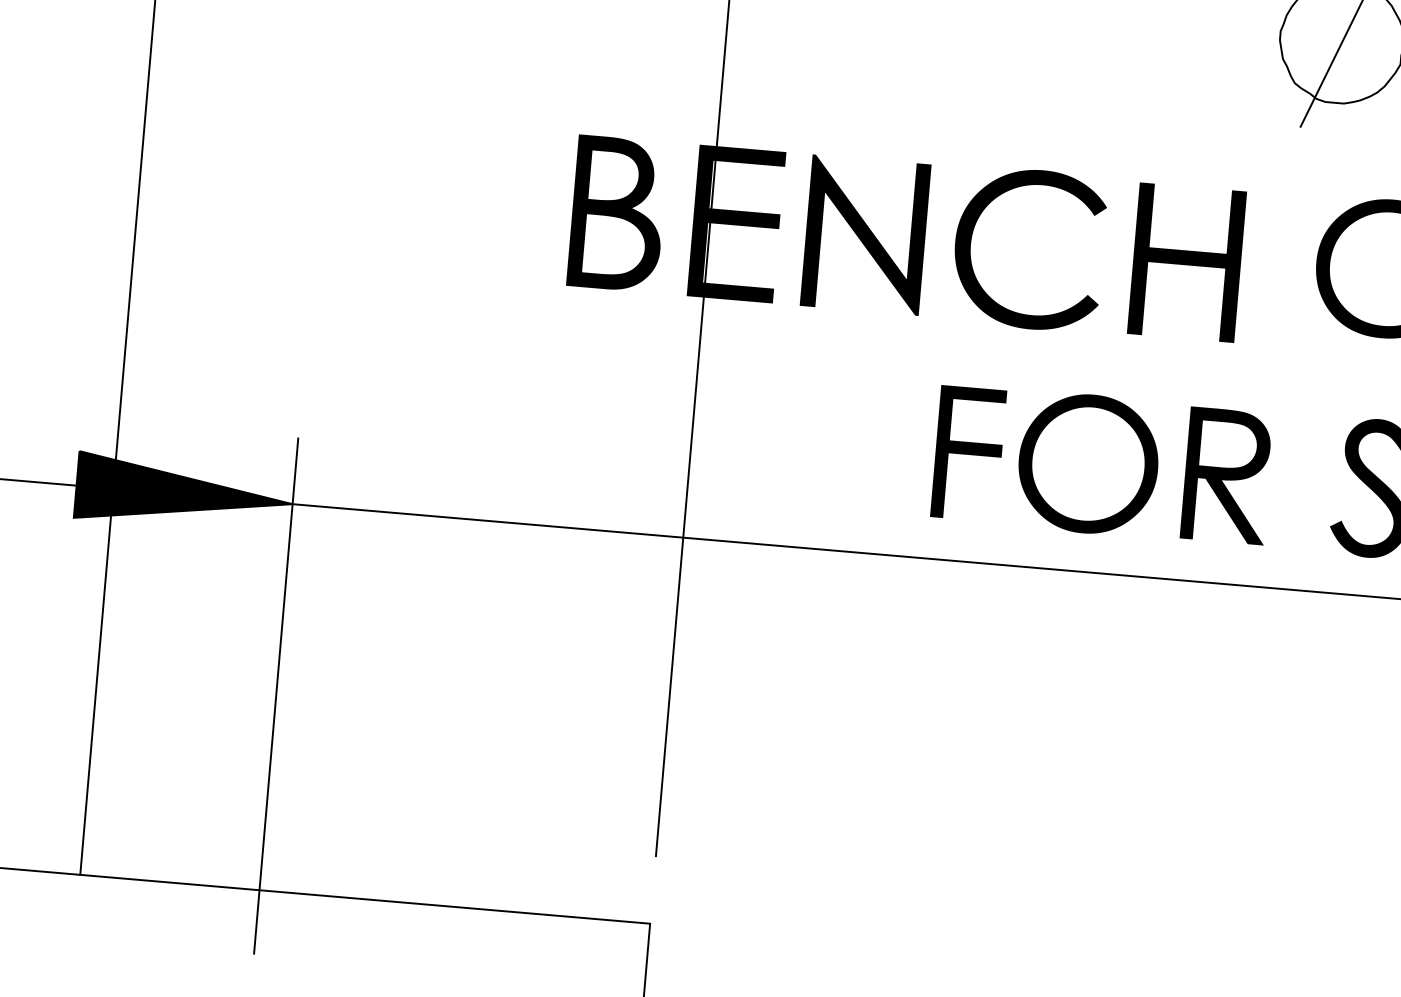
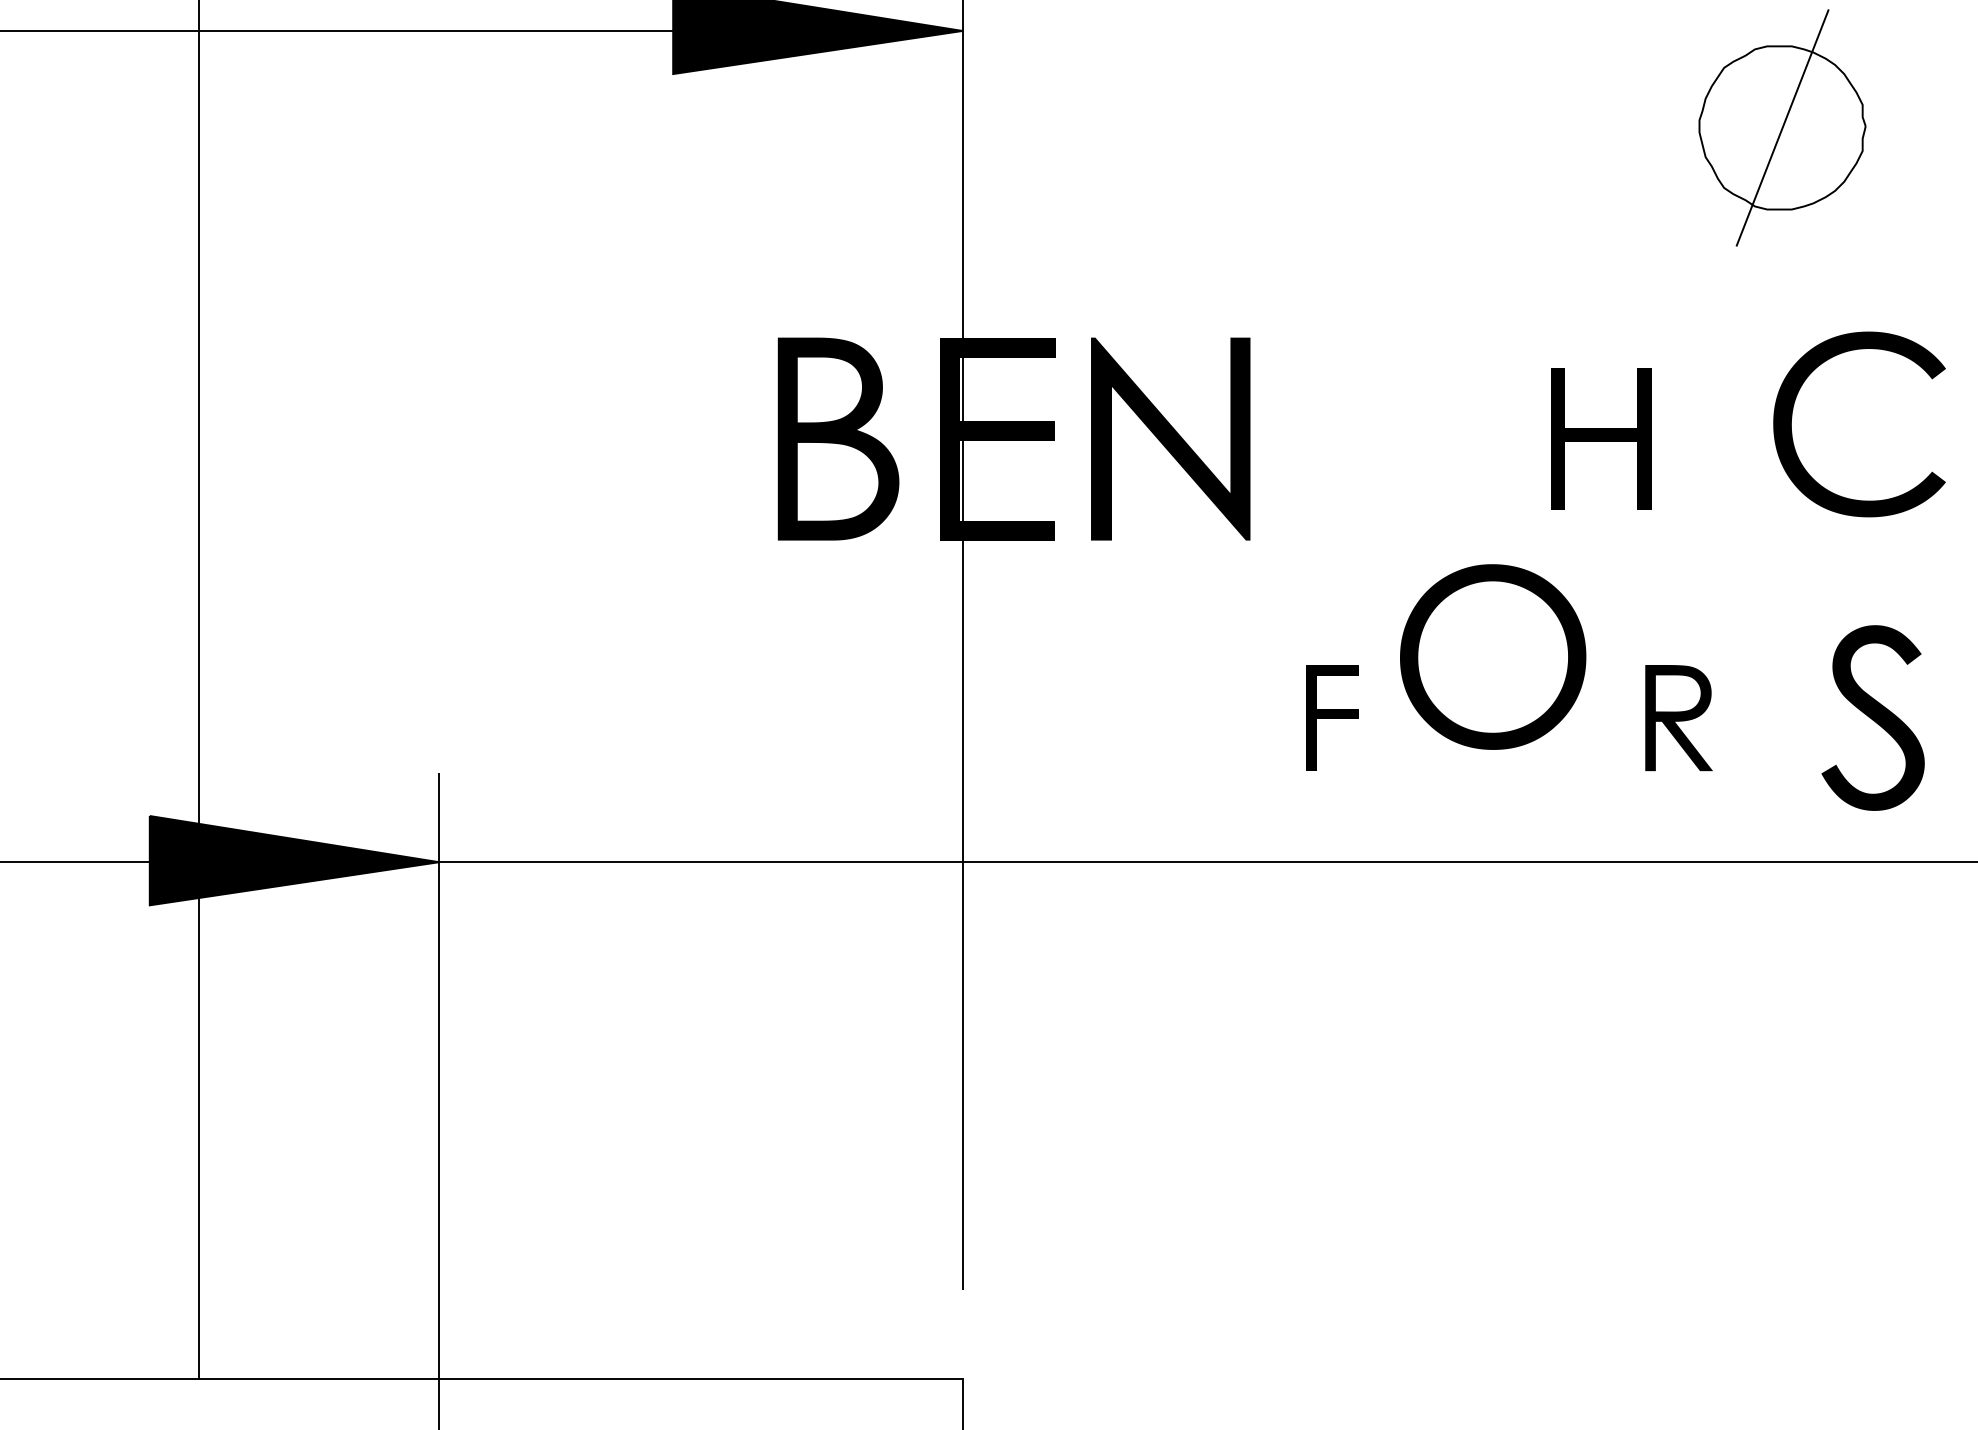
fill: (1028, 248) -> (1389, 438), removed
part: (1186, 262) -> (1600, 439), size x0.7
part: (968, 454) -> (1332, 718), size x0.6
part: (1088, 463) -> (1493, 656), moved
part: (1226, 475) -> (1678, 717), size x0.6

